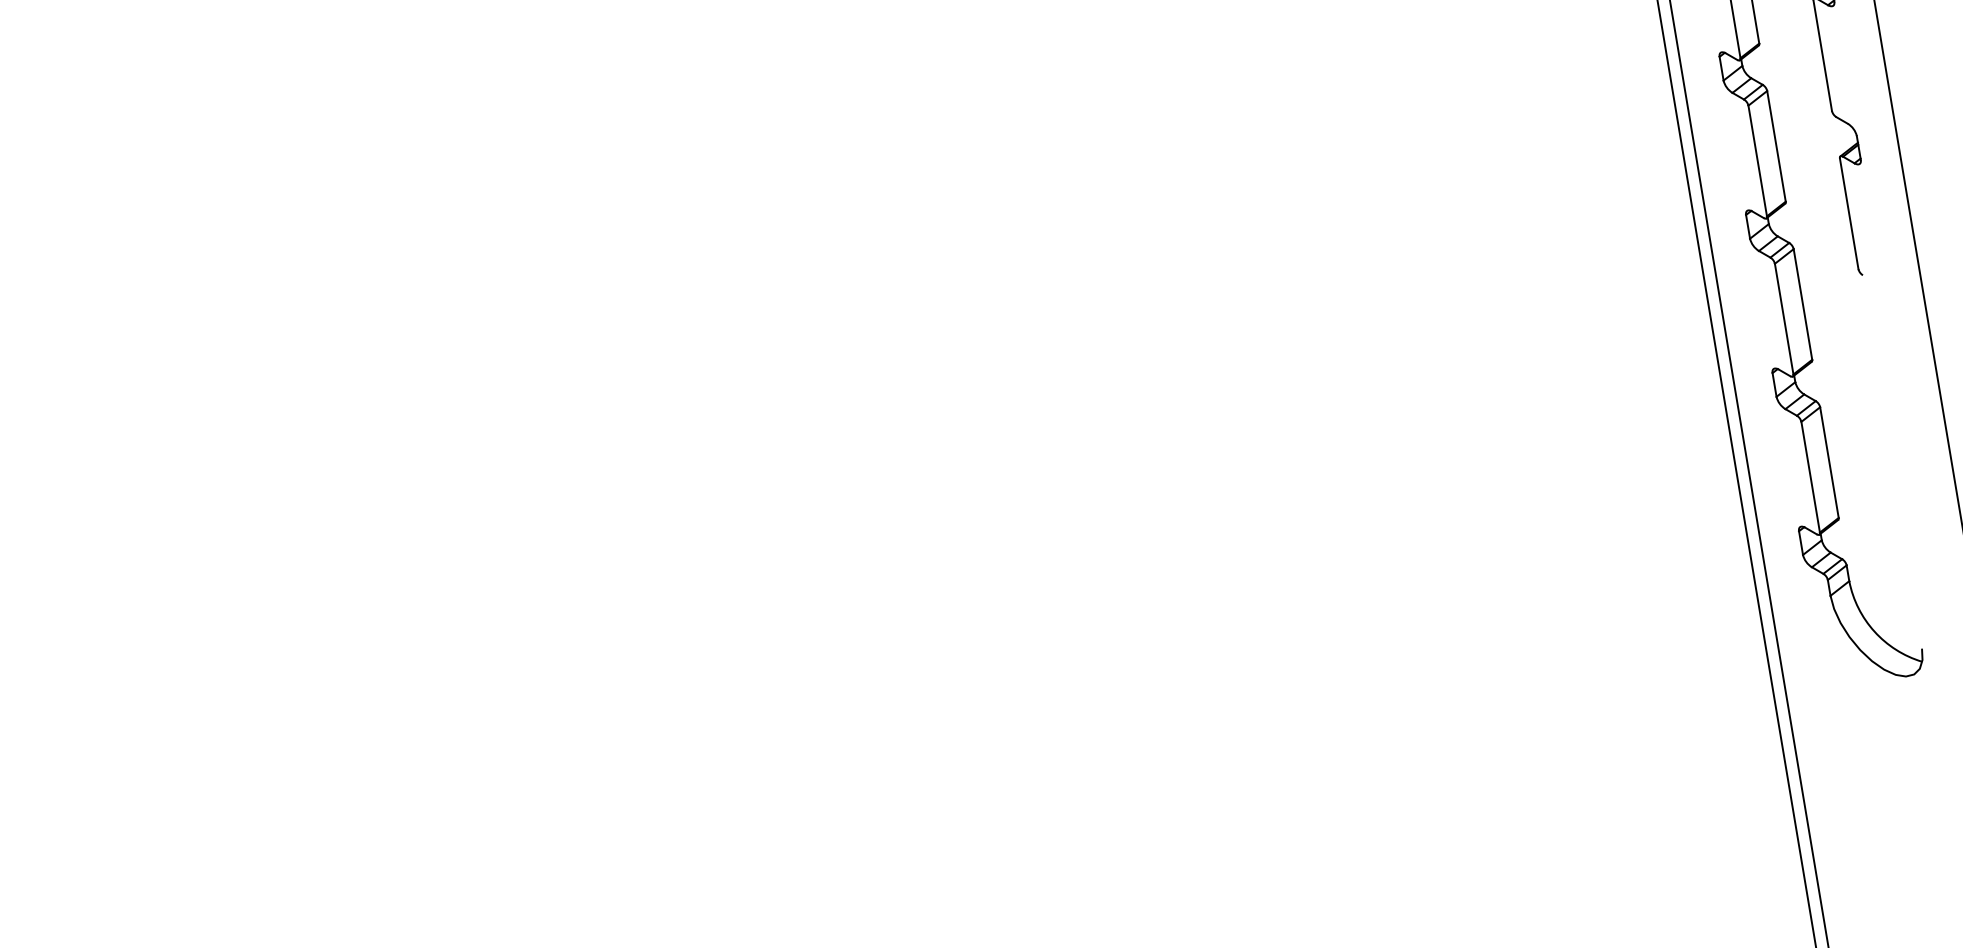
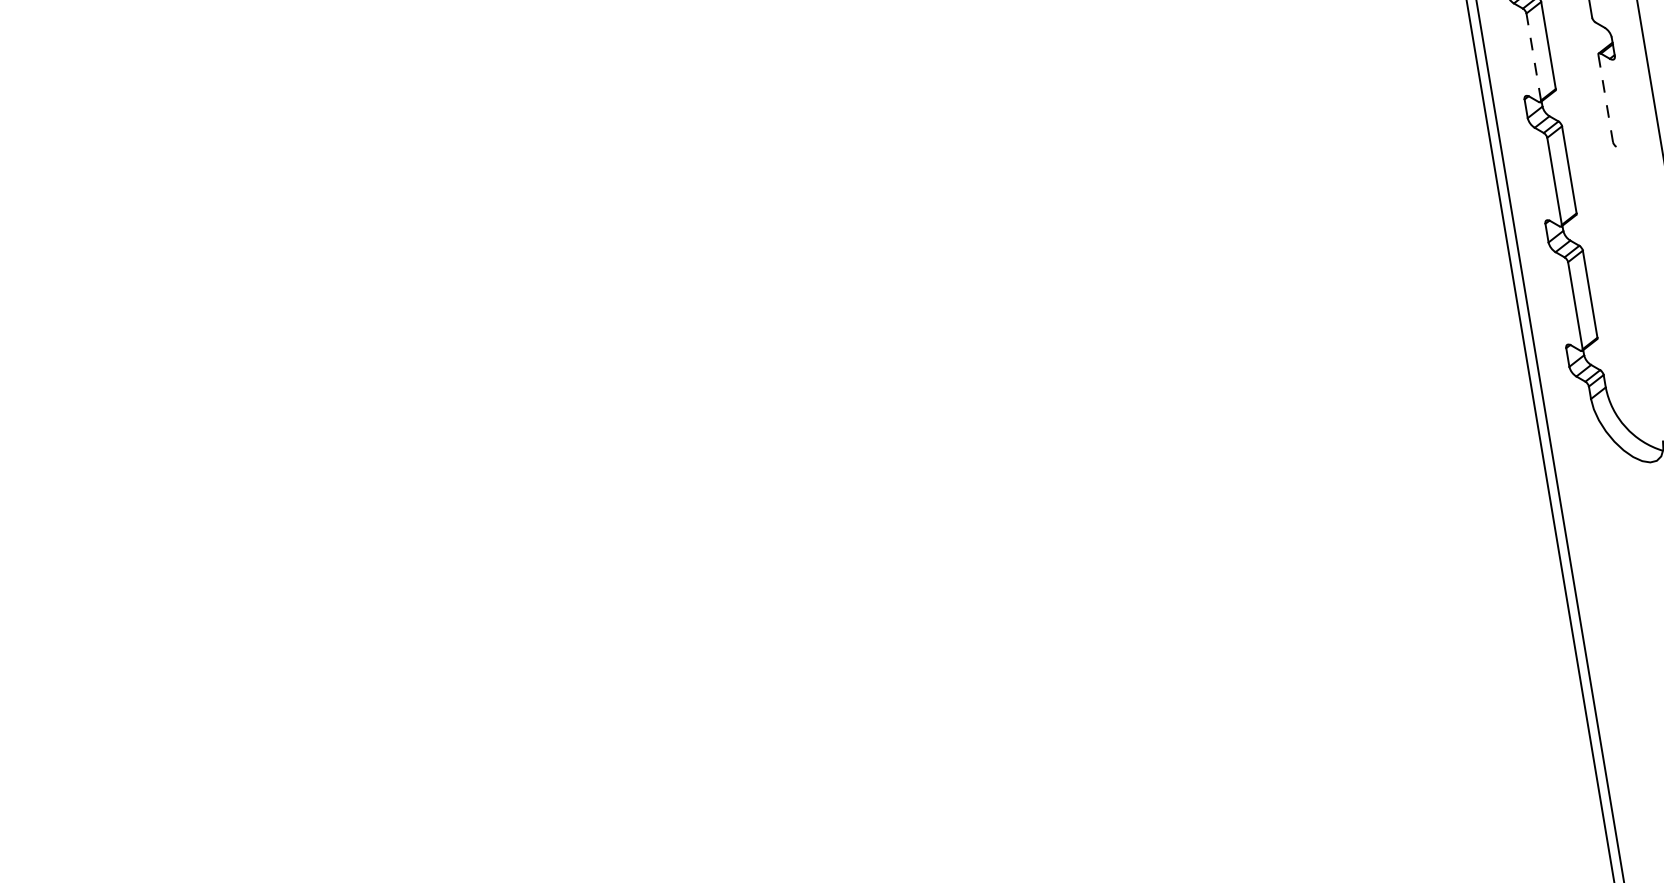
line: (1757, 160) -> (1533, 56), solid -> dashed
line: (1848, 215) -> (1605, 99), solid -> dashed

